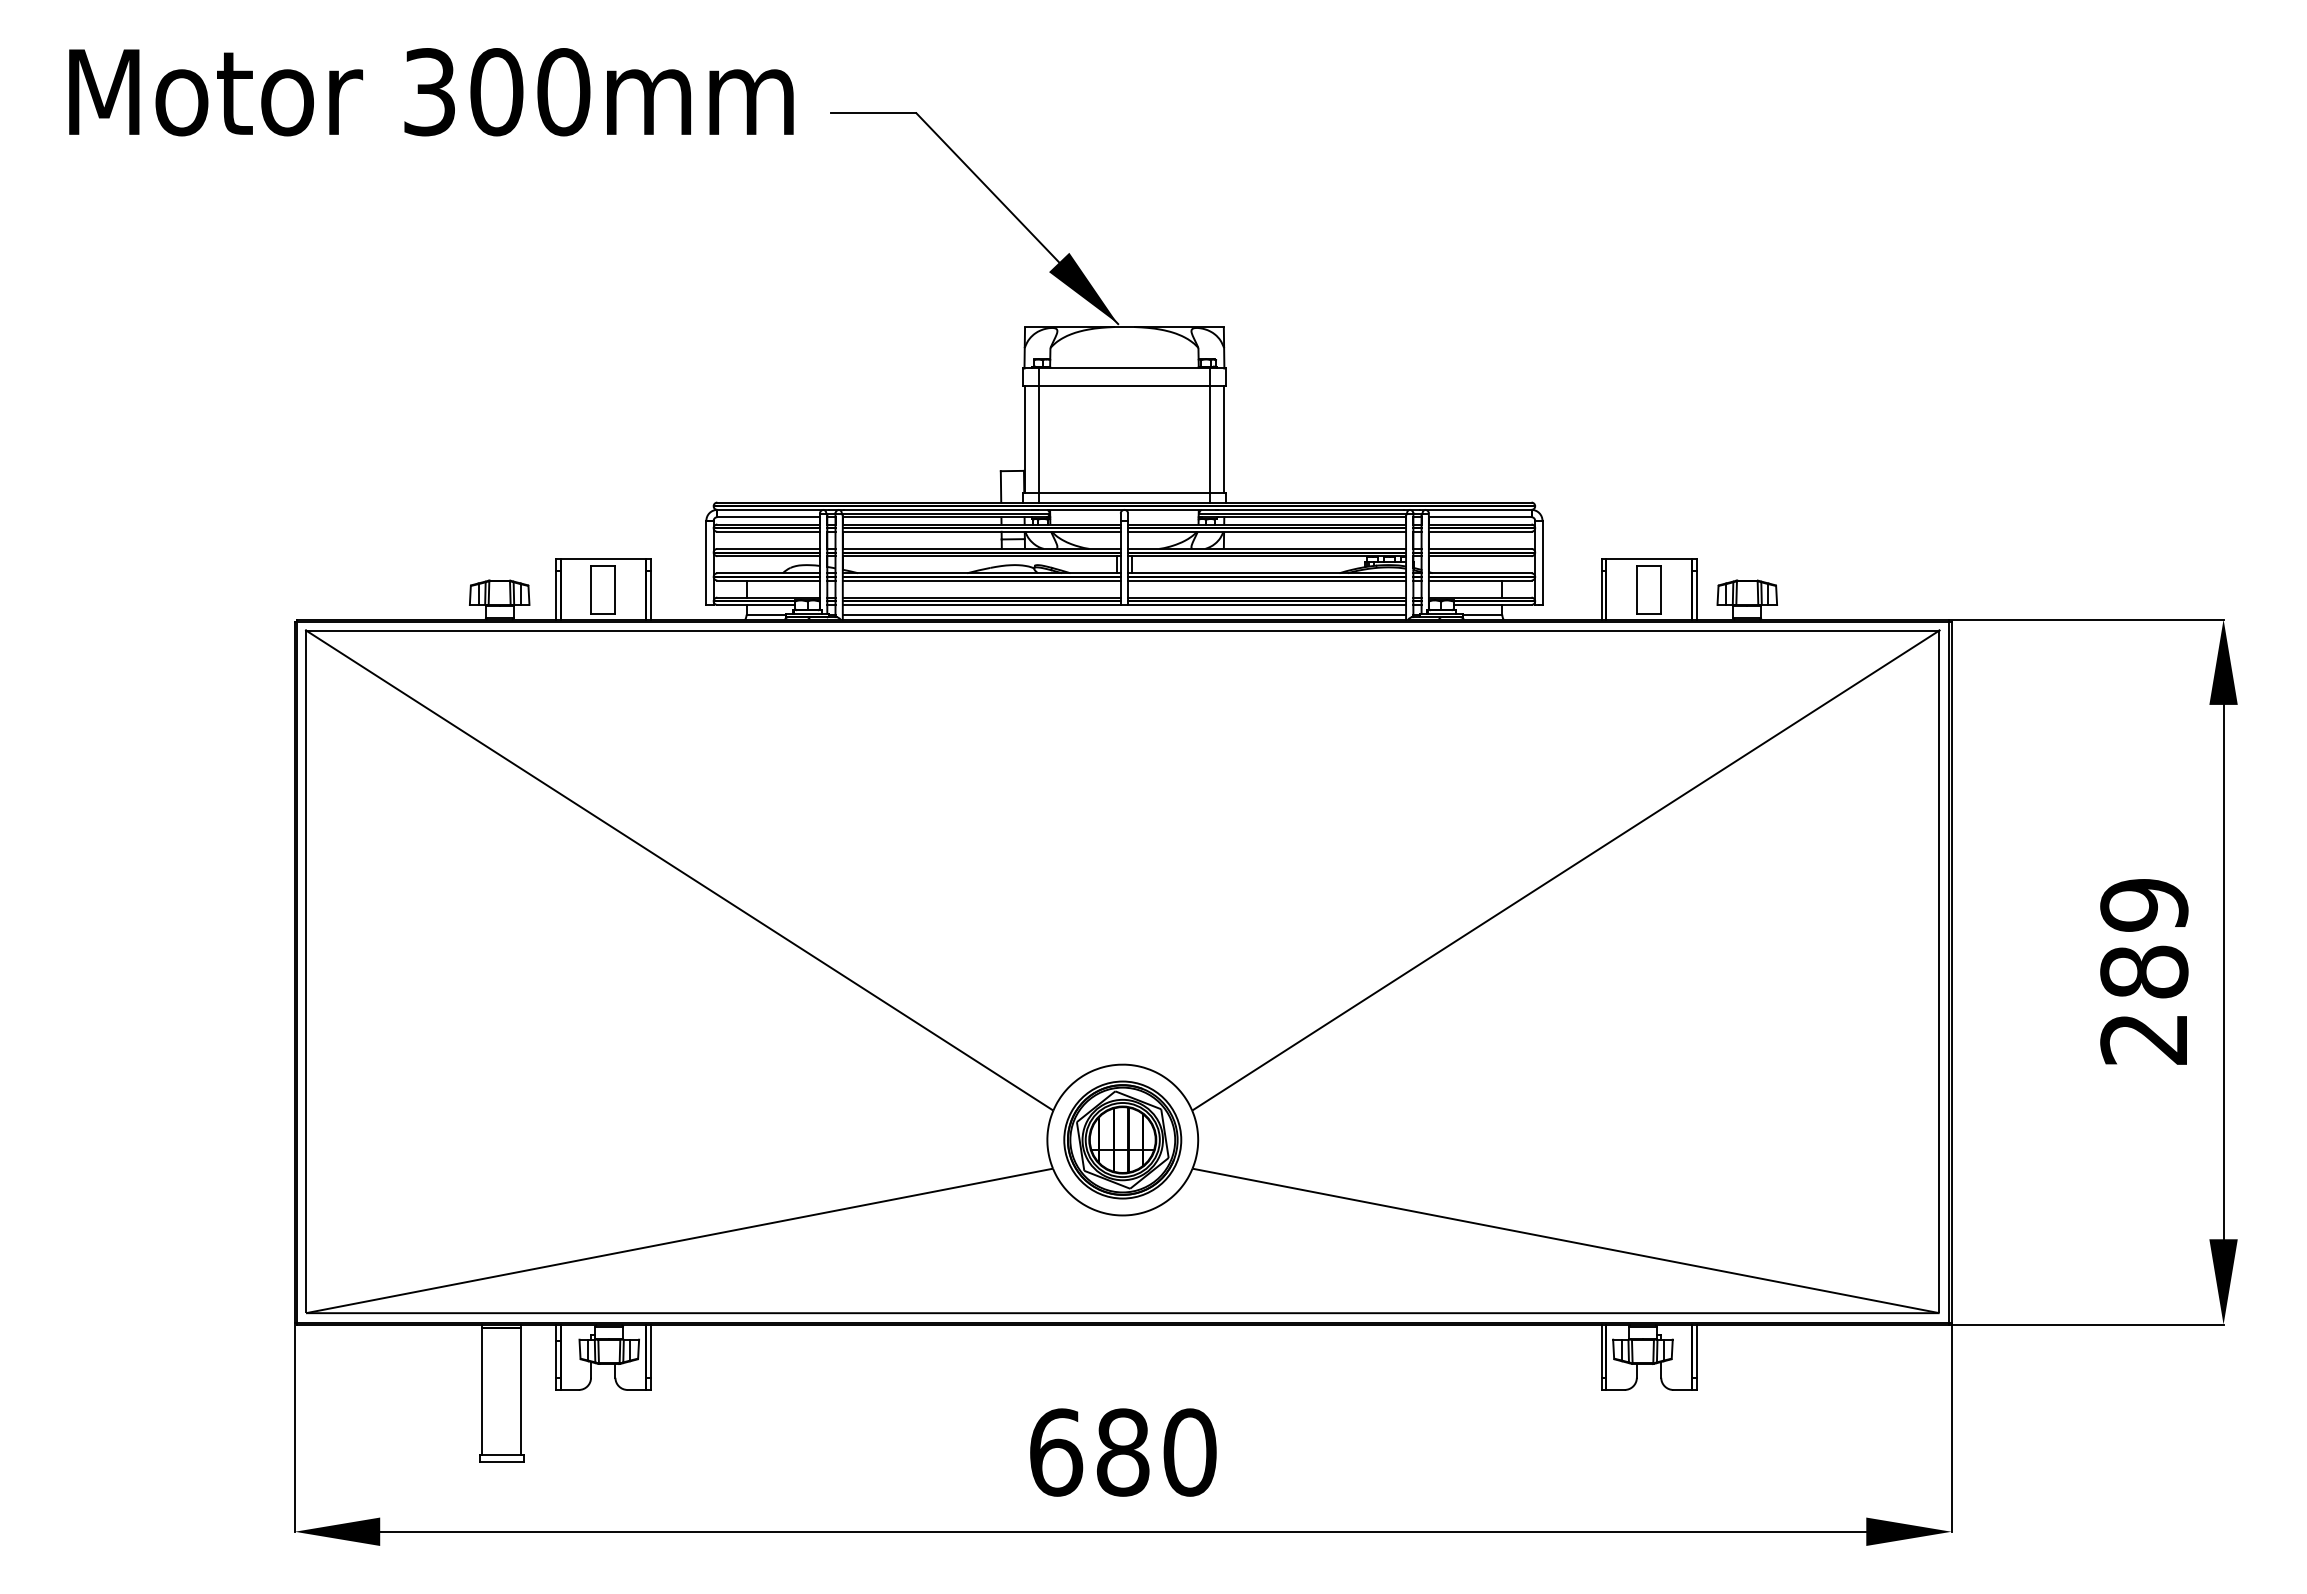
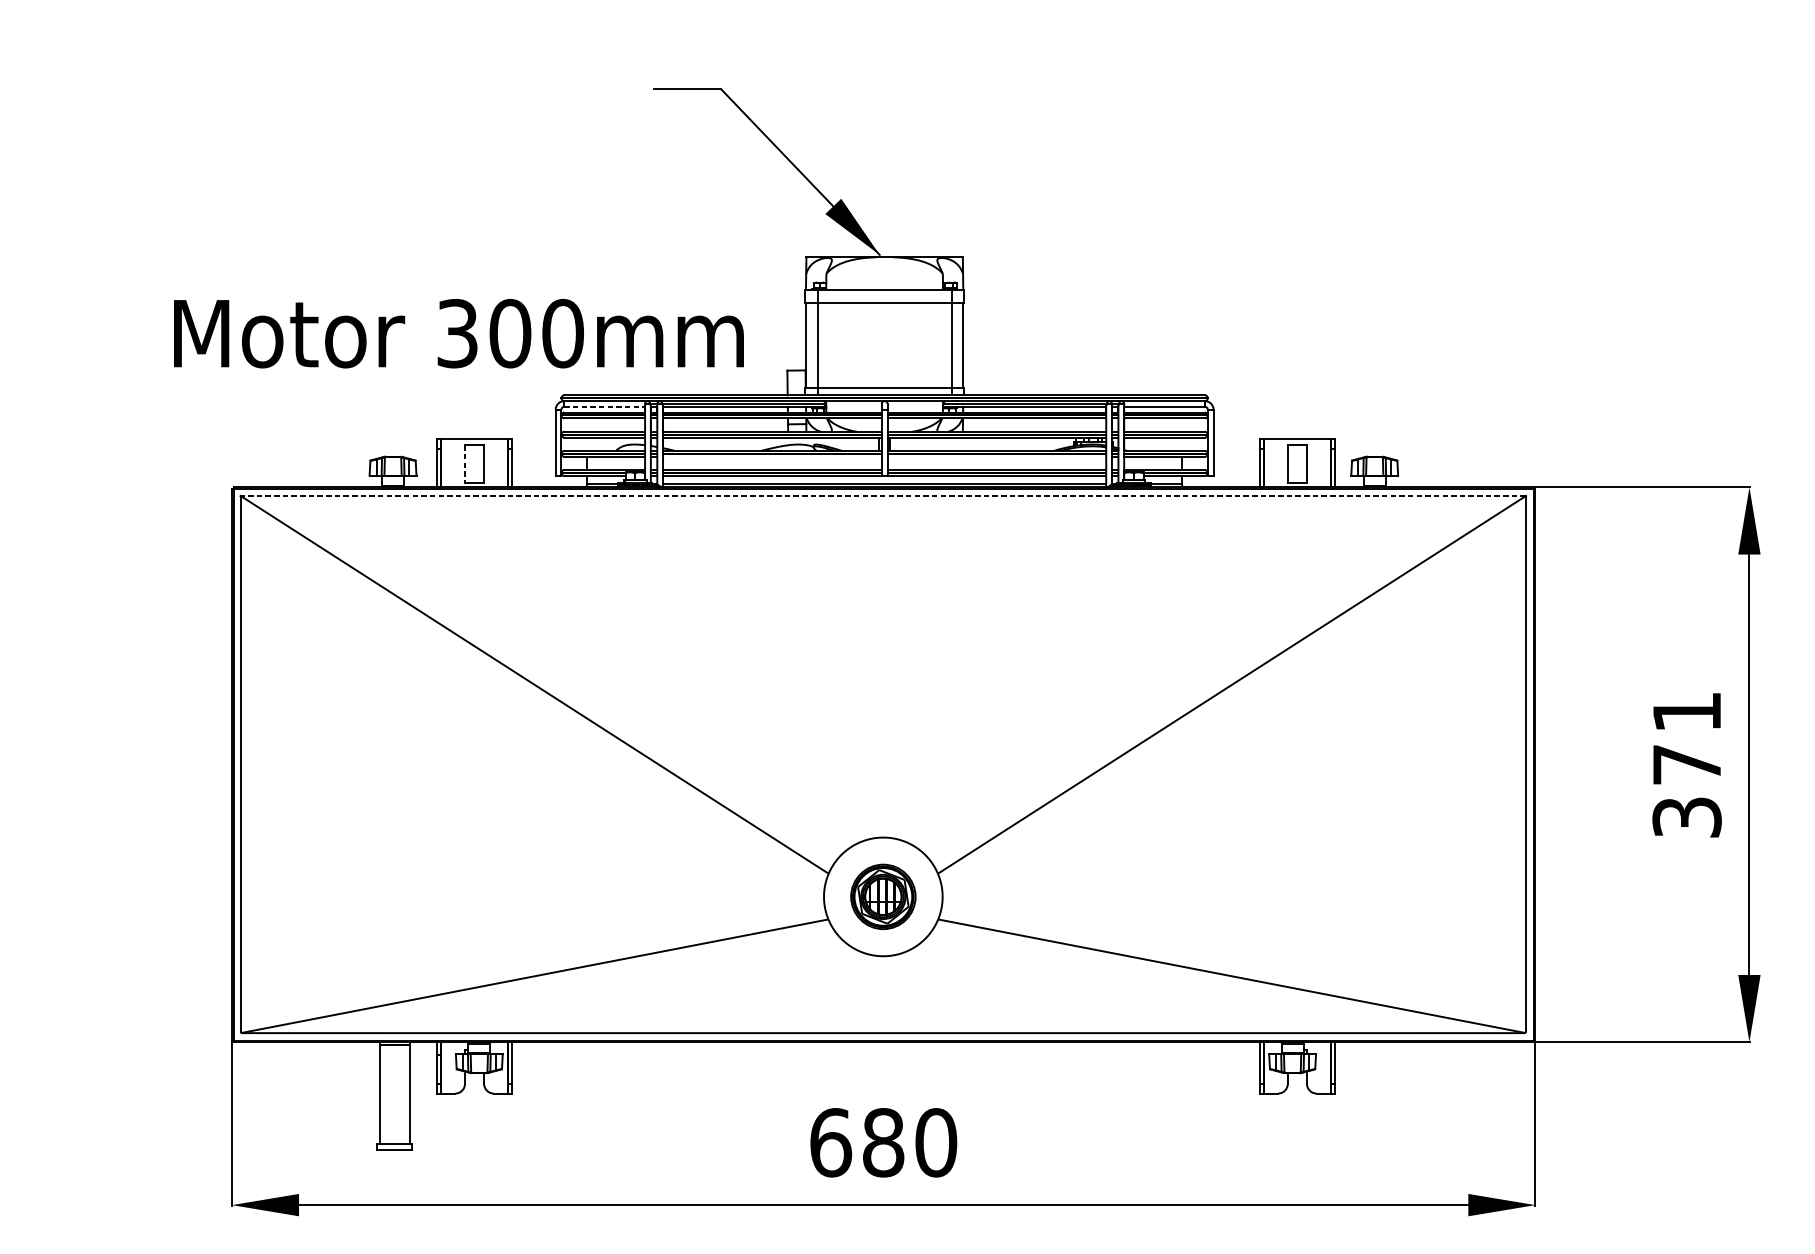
text: (431, 92) -> (459, 333), moved
line: (769, 517) -> (605, 407), solid -> dashed
line: (981, 580) -> (772, 456), removed
line: (1267, 580) -> (997, 456), removed
line: (591, 589) -> (465, 463), solid -> dashed
line: (1122, 630) -> (883, 495), solid -> dashed
text: (2144, 971) -> (1687, 764), 289 -> 371
part: (1122, 1139) -> (883, 896), size x0.7

